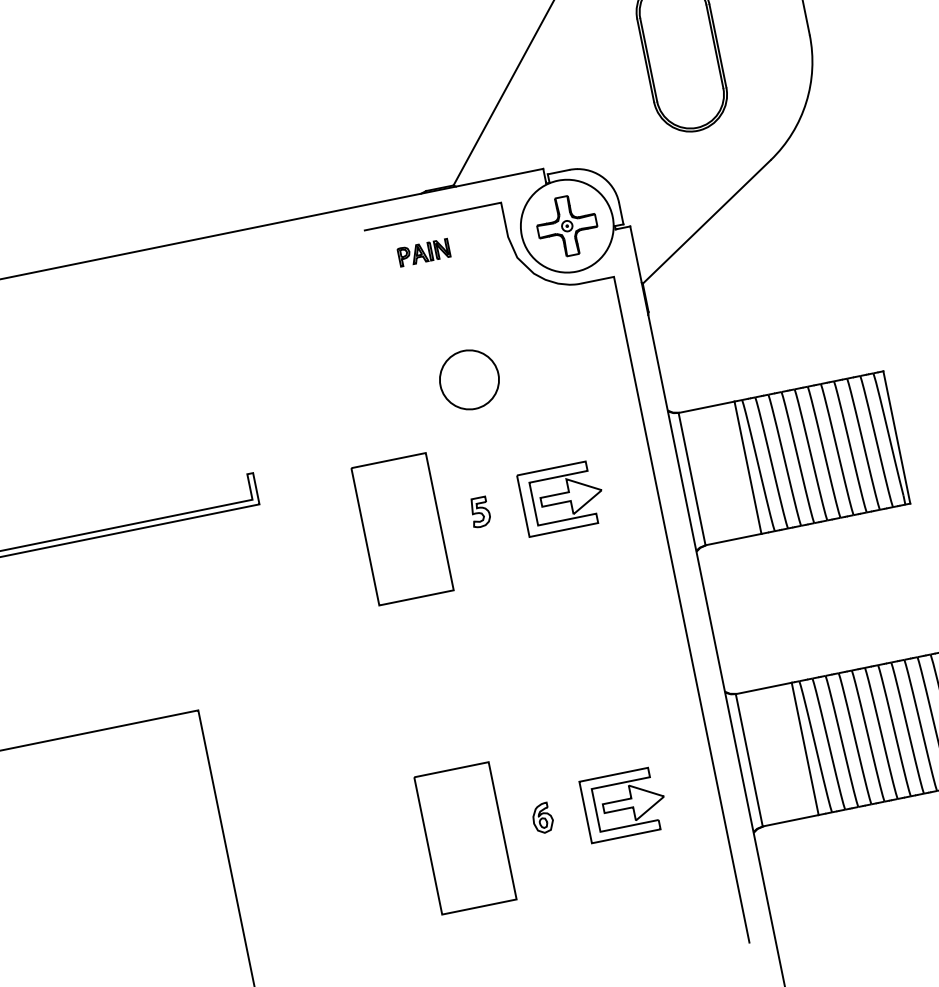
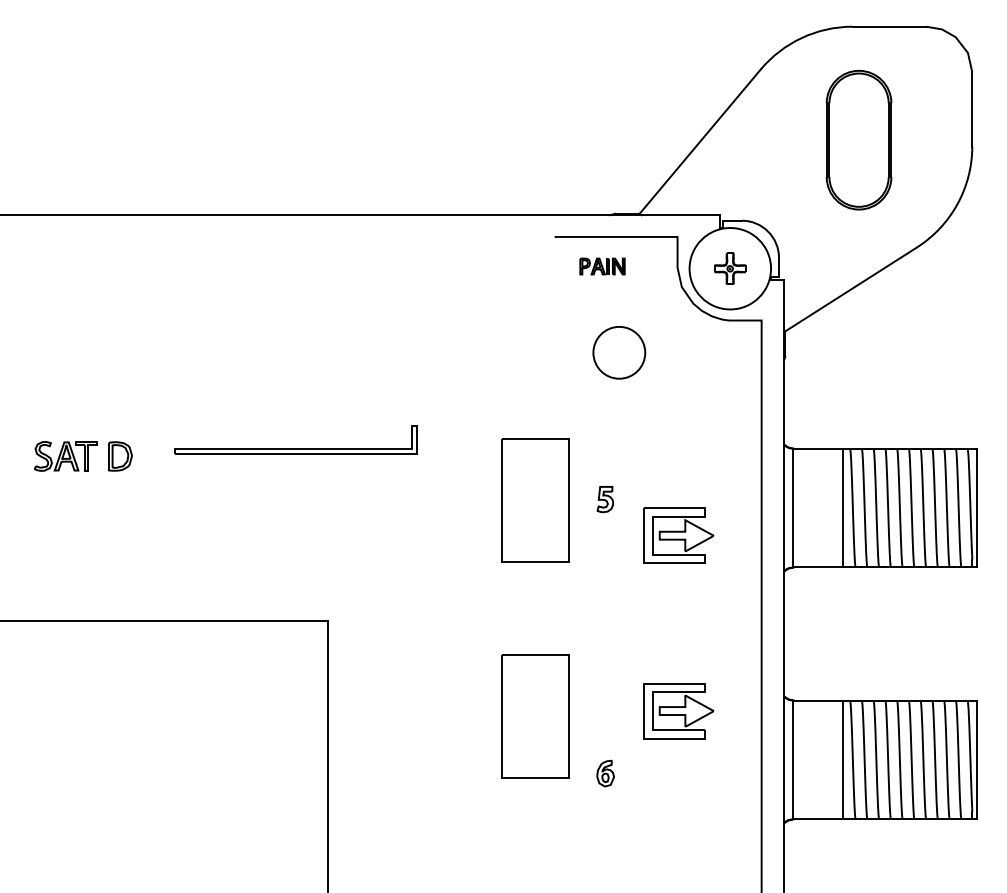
part: (566, 226) -> (729, 268), size x0.6
circle: (469, 379) -> (619, 352), moved
part: (562, 497) -> (678, 535), moved
part: (624, 804) -> (678, 711), moved
part: (465, 838) -> (535, 716), moved

